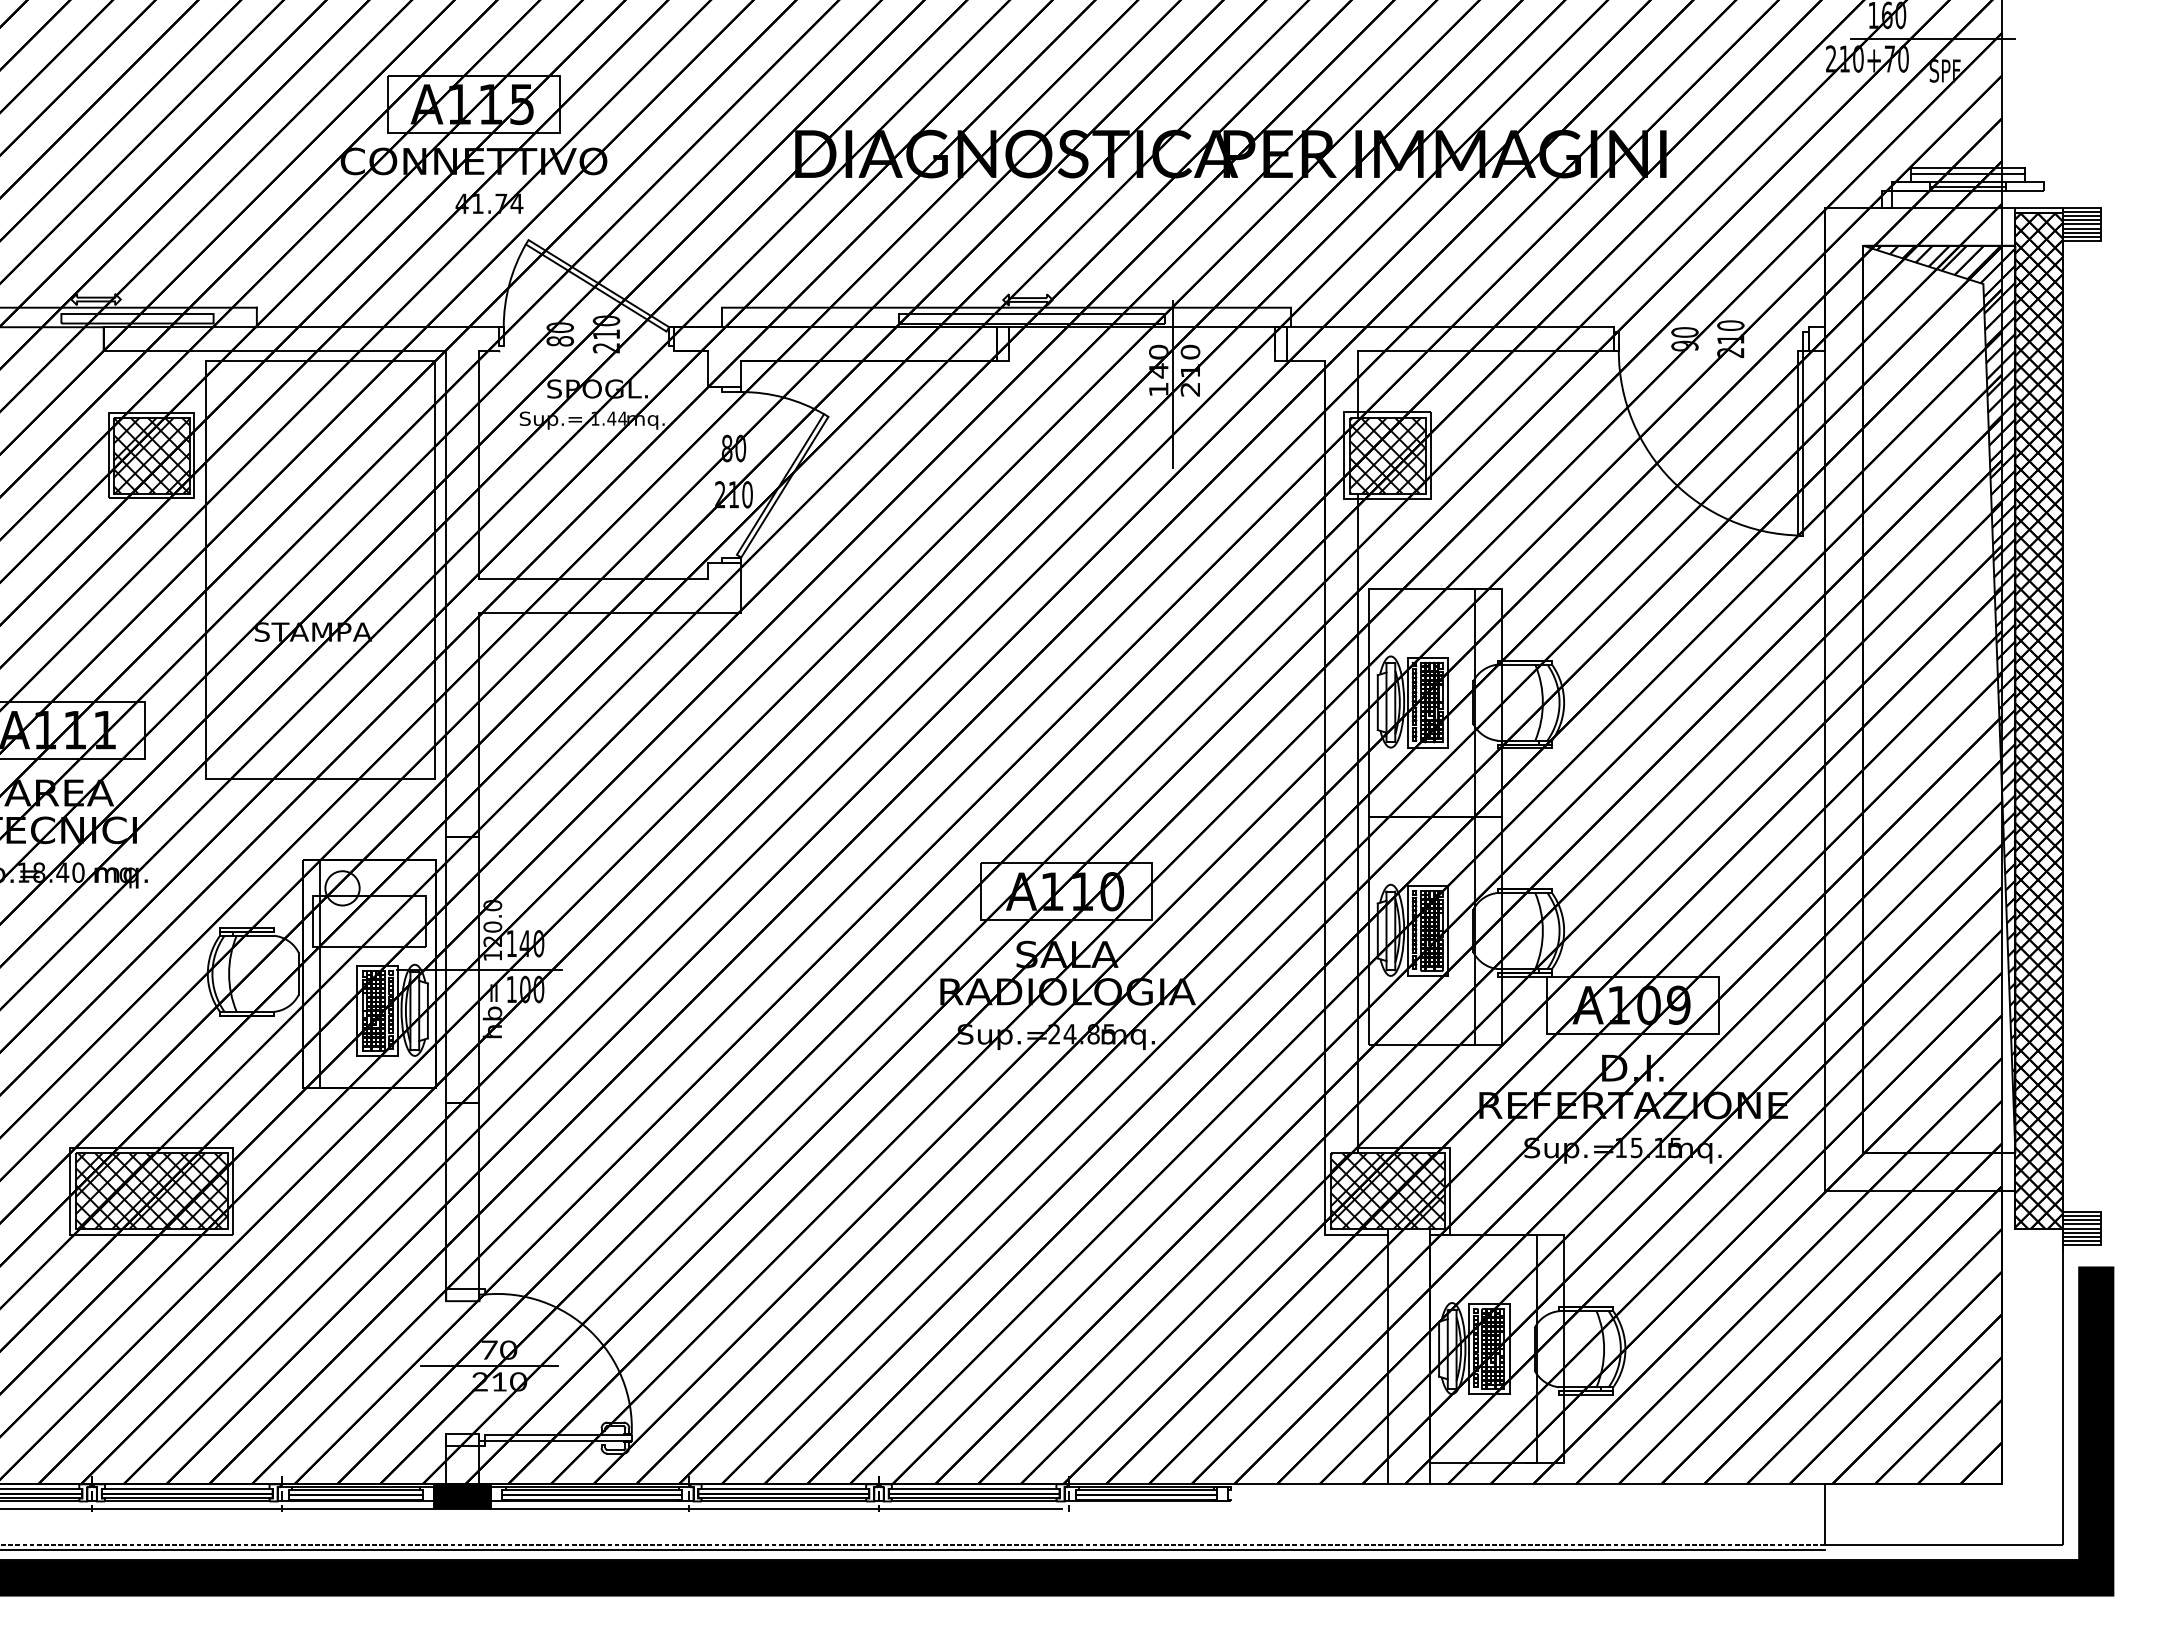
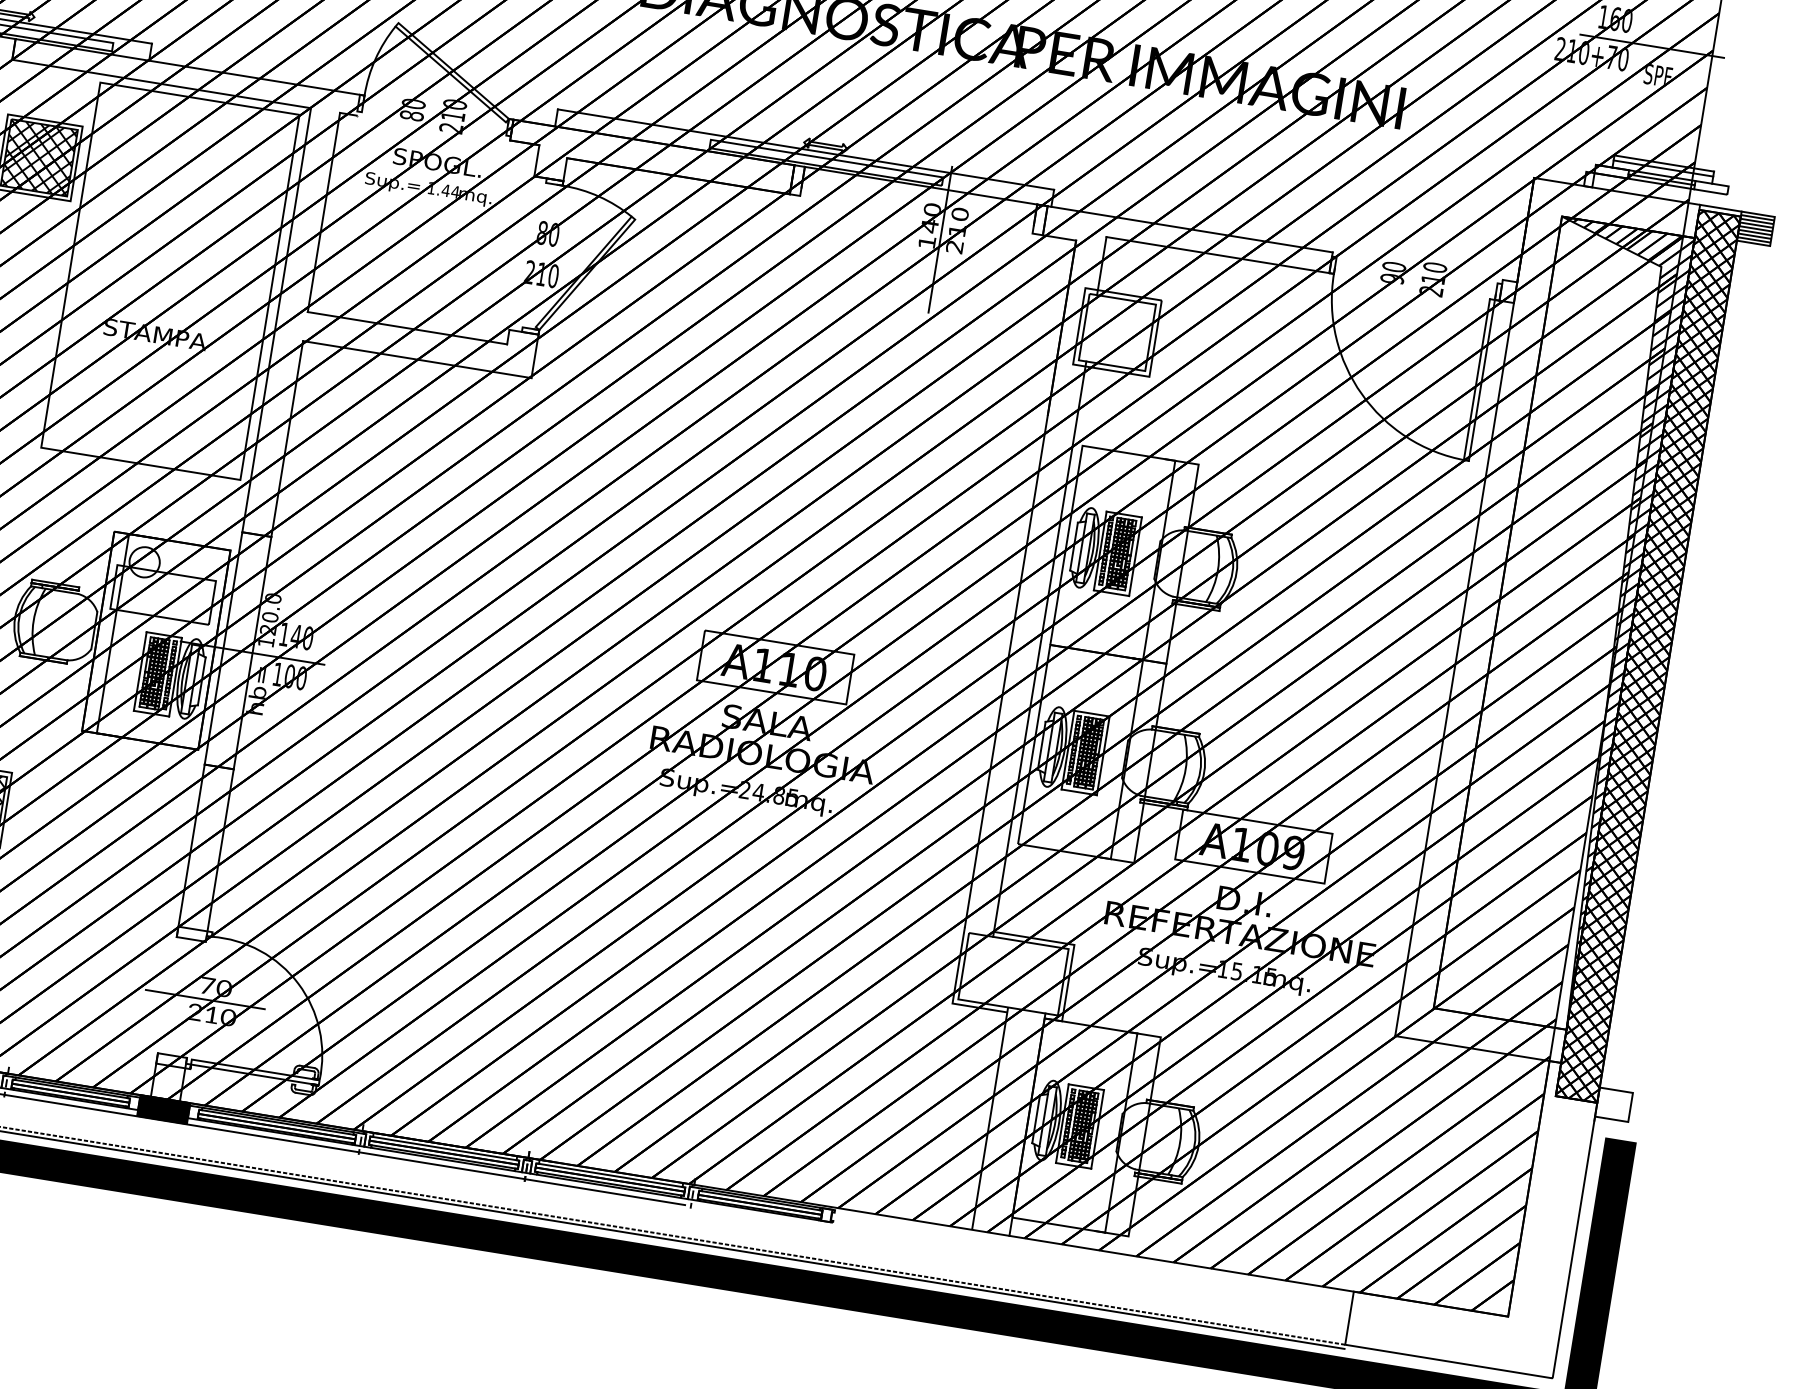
hatch: (1387, 455) -> (1117, 332), removed
hatch: (1387, 1191) -> (1013, 974), removed
hatch: (2081, 1228) -> (1613, 1104), removed

